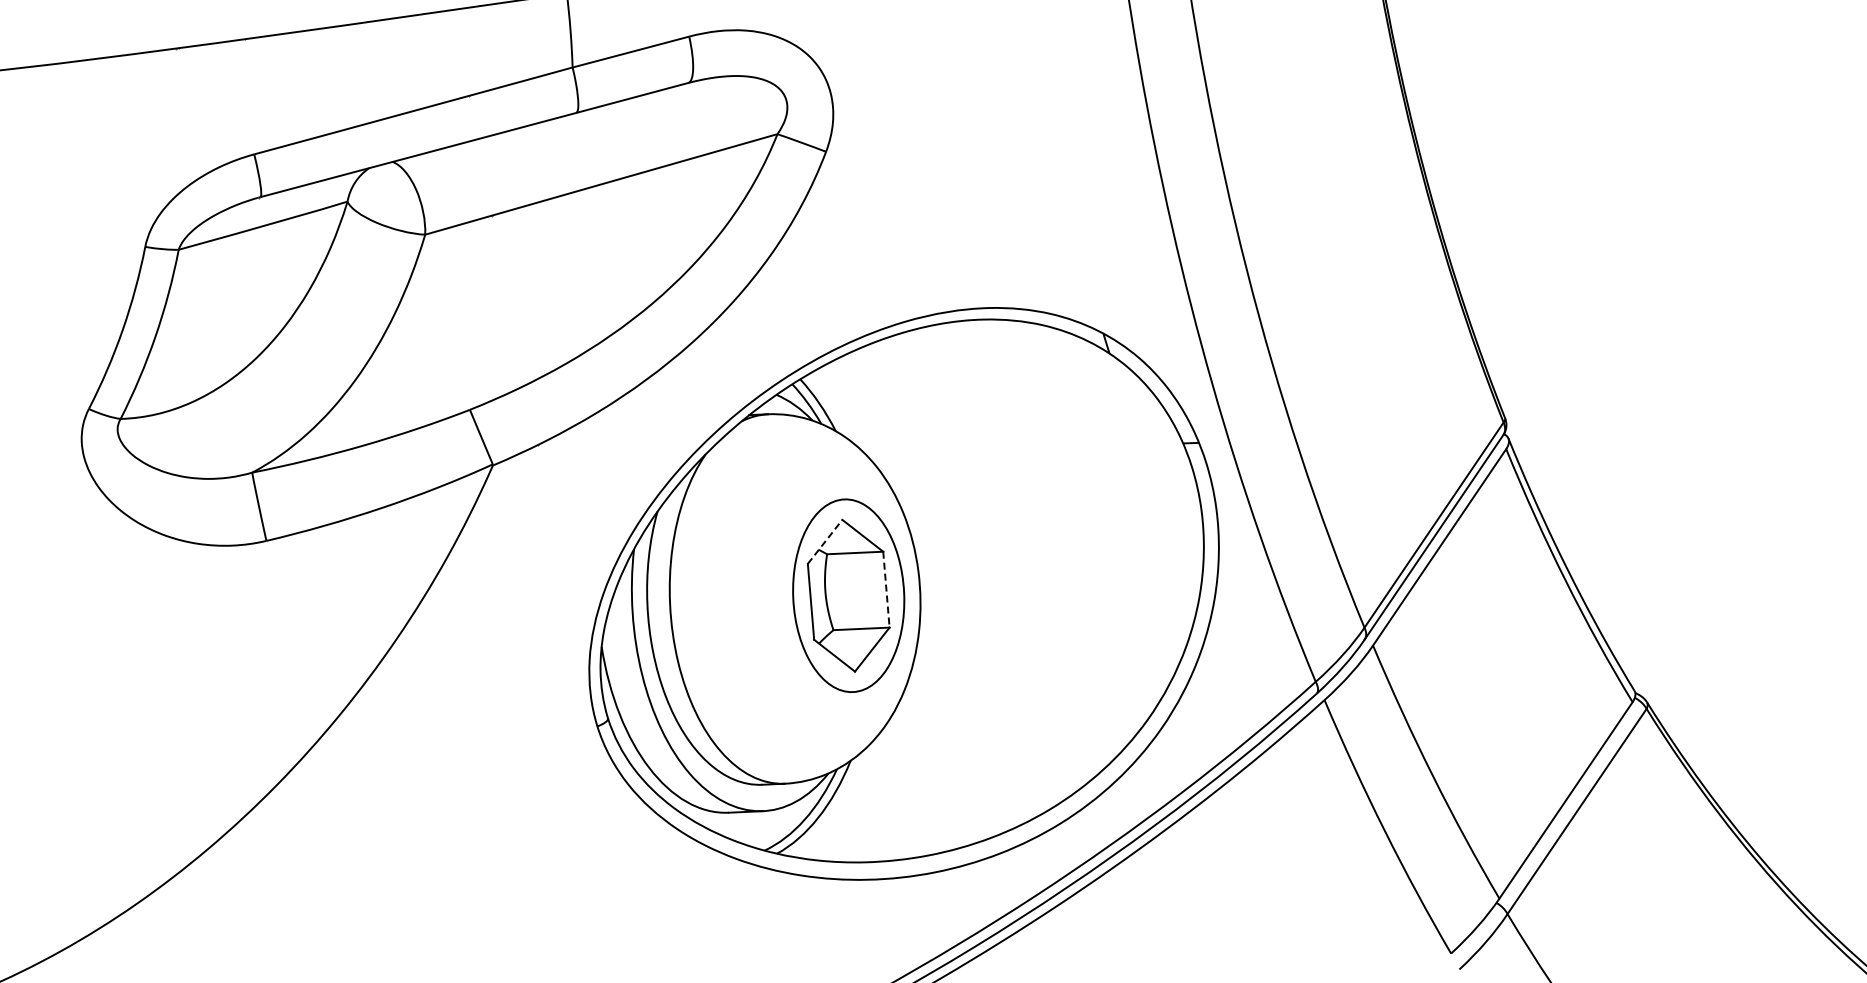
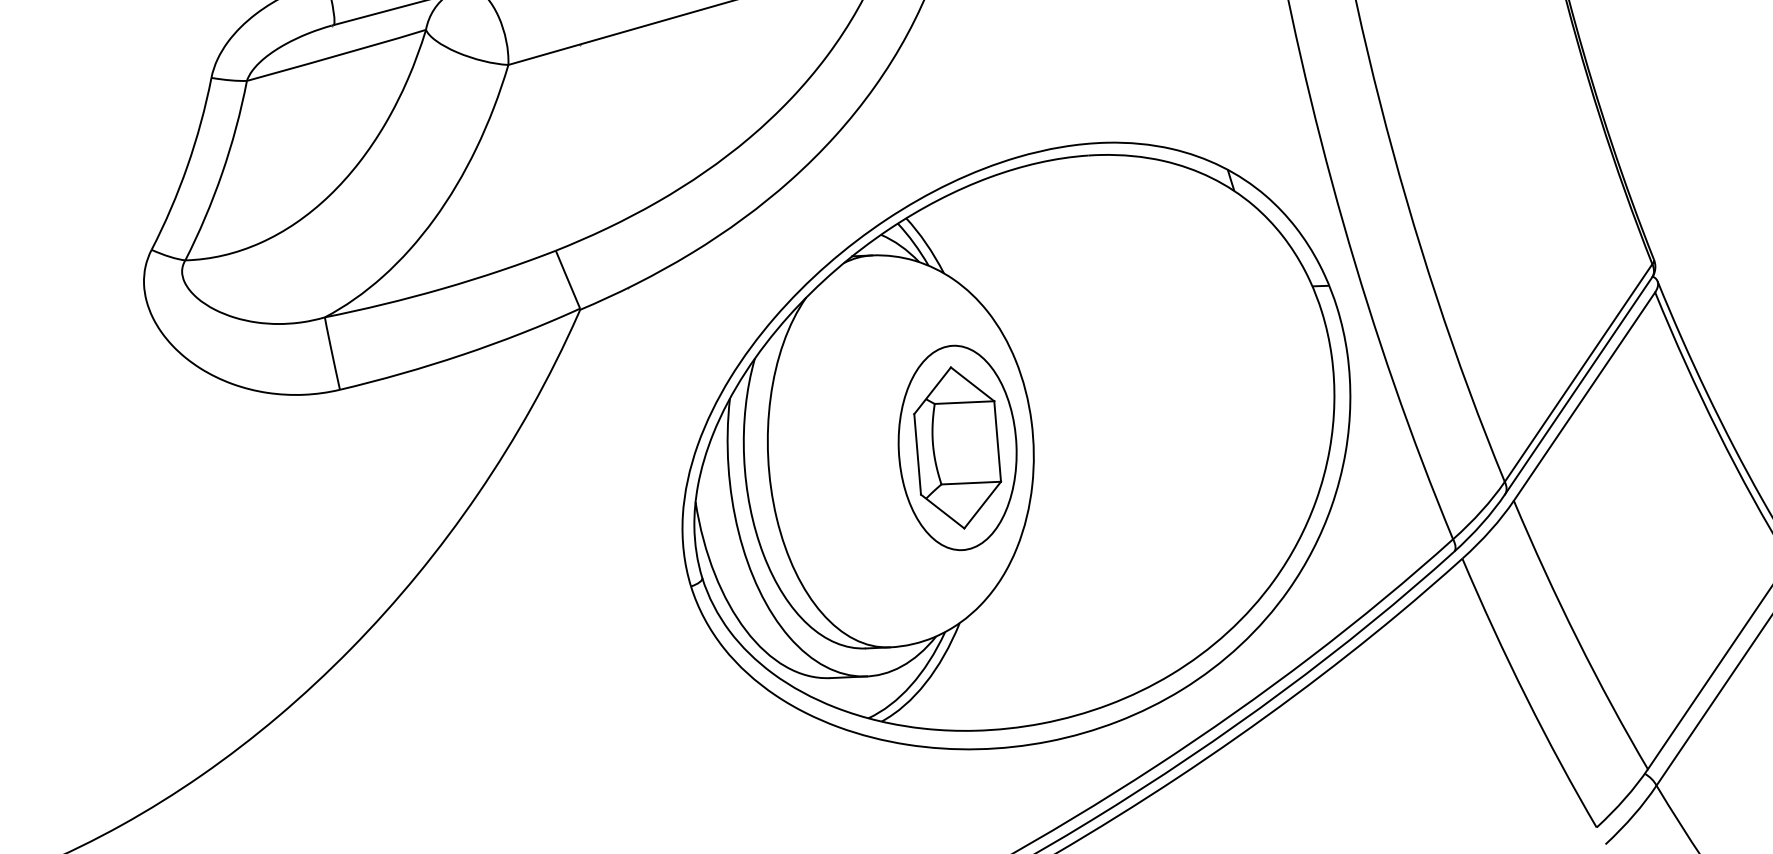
line: (825, 541) -> (933, 390), dashed -> solid
line: (886, 590) -> (997, 442), dashed -> solid

